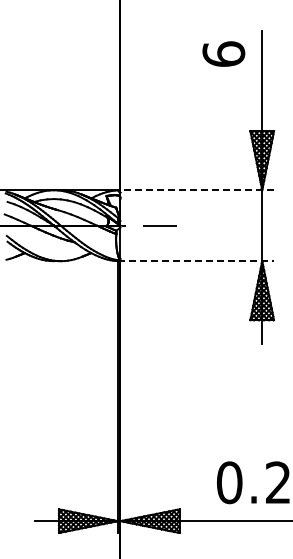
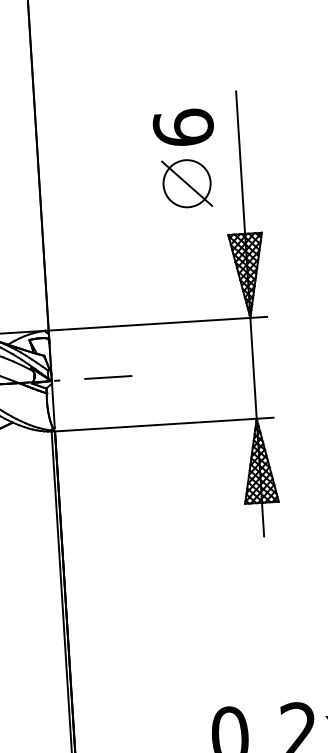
part: (223, 93) -> (186, 183), added
line: (196, 190) -> (156, 324), dashed -> solid
line: (196, 261) -> (163, 425), dashed -> solid

